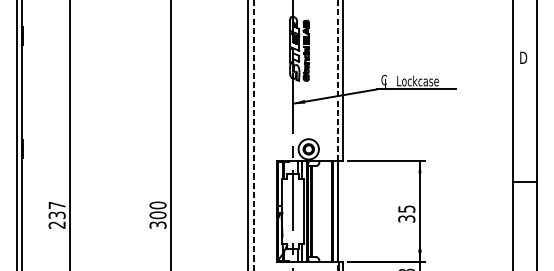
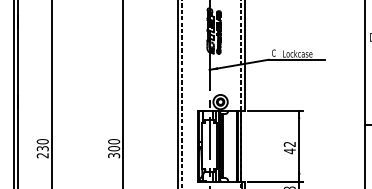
text: (56, 205) -> (42, 141), 237 -> 230
text: (406, 214) -> (289, 148), 35 -> 42

